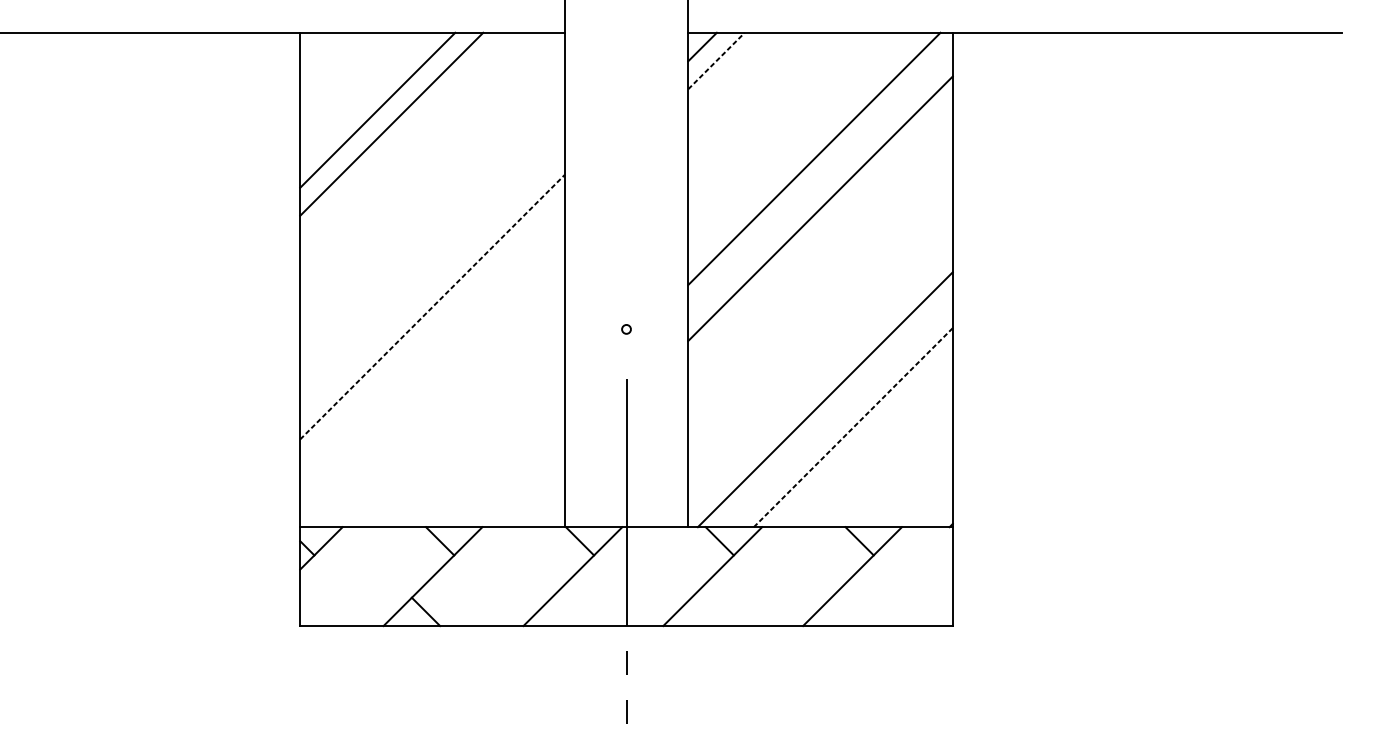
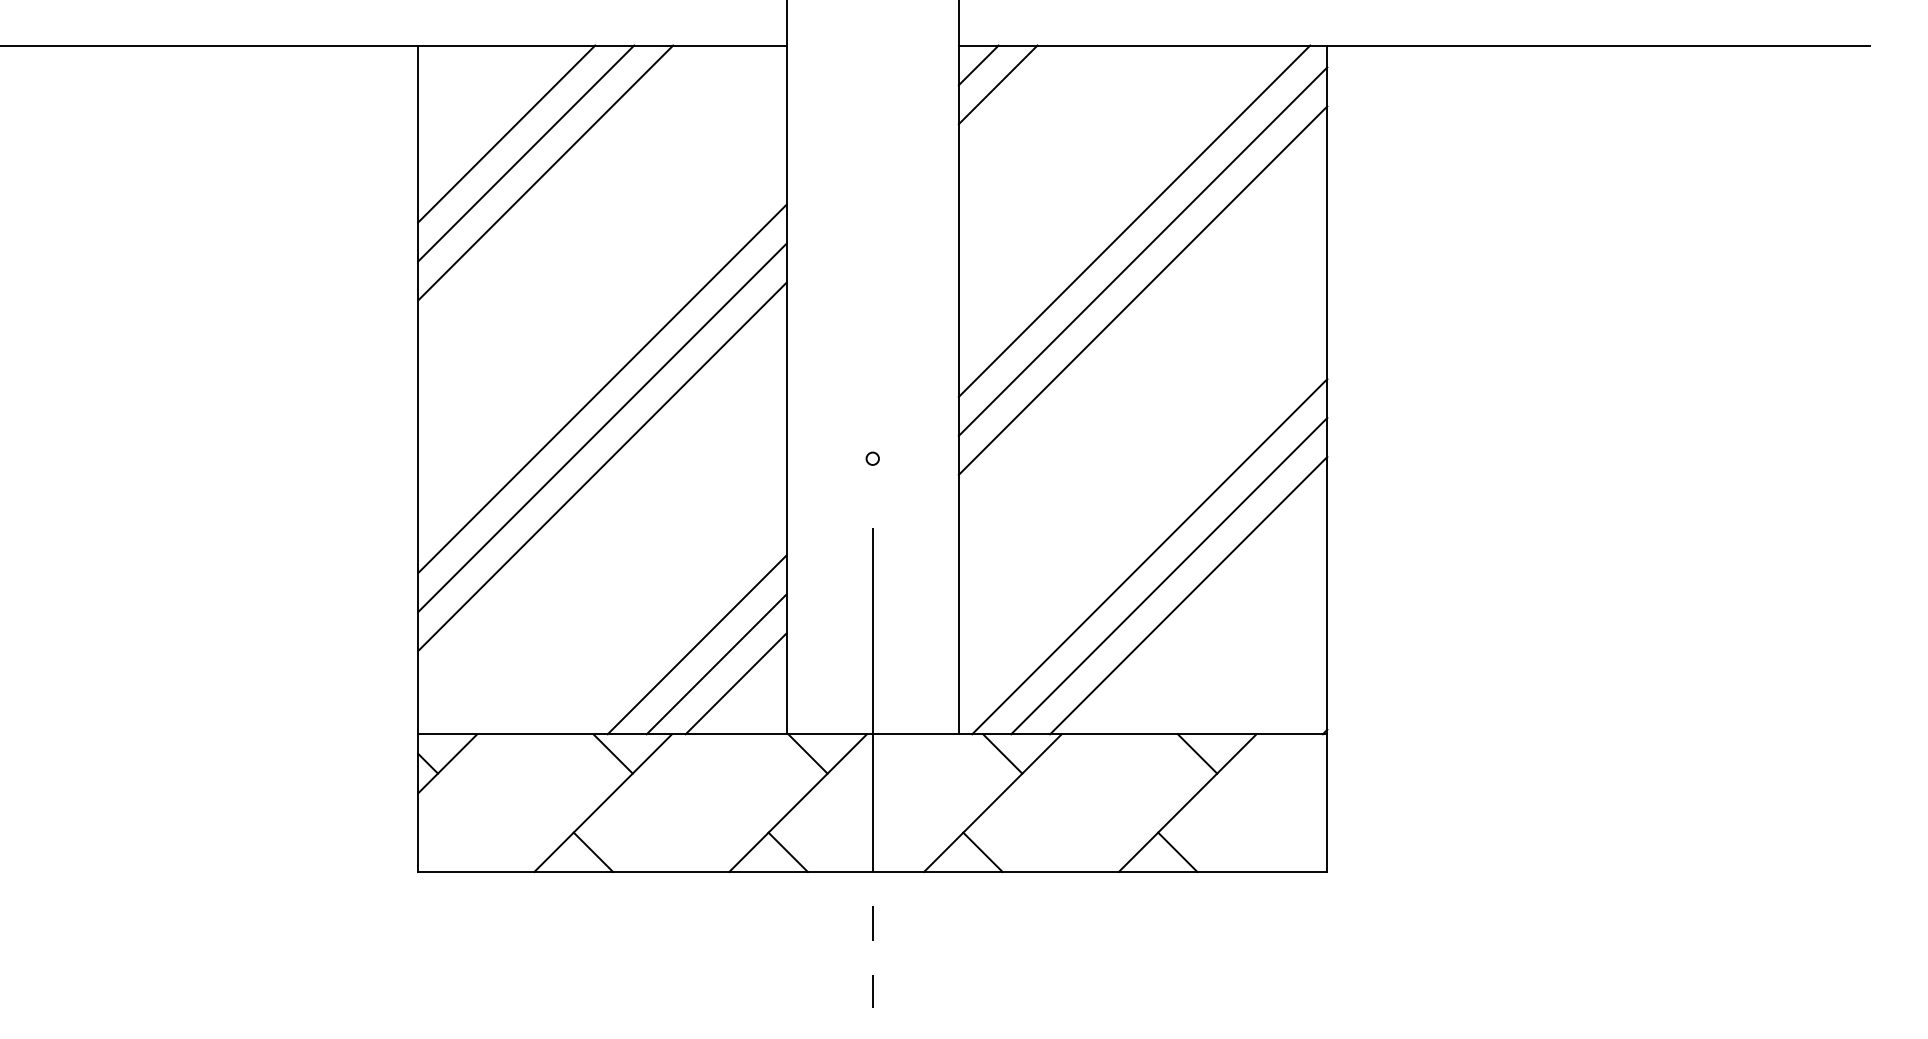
line: (716, 60) -> (998, 84), dashed -> solid
line: (363, 95) -> (506, 133), added
line: (820, 180) -> (1142, 251), added
line: (432, 278) -> (602, 388), added
line: (432, 306) -> (602, 427), dashed -> solid
line: (432, 334) -> (602, 466), added
line: (839, 413) -> (1169, 576), added
line: (853, 427) -> (1189, 595), dashed -> solid
line: (499, 462) -> (696, 644), added
line: (514, 477) -> (716, 664), added
line: (527, 490) -> (735, 683), added
line: (565, 612) -> (787, 852), added
line: (705, 612) -> (982, 852), added
line: (845, 612) -> (1177, 852), added

